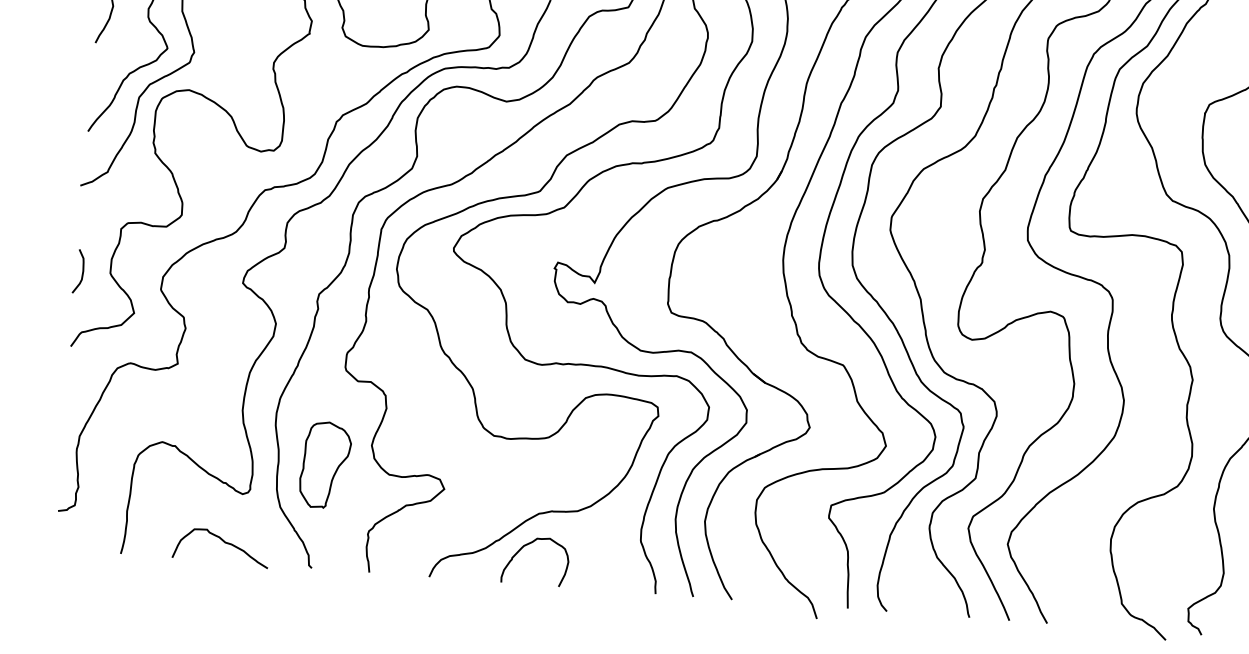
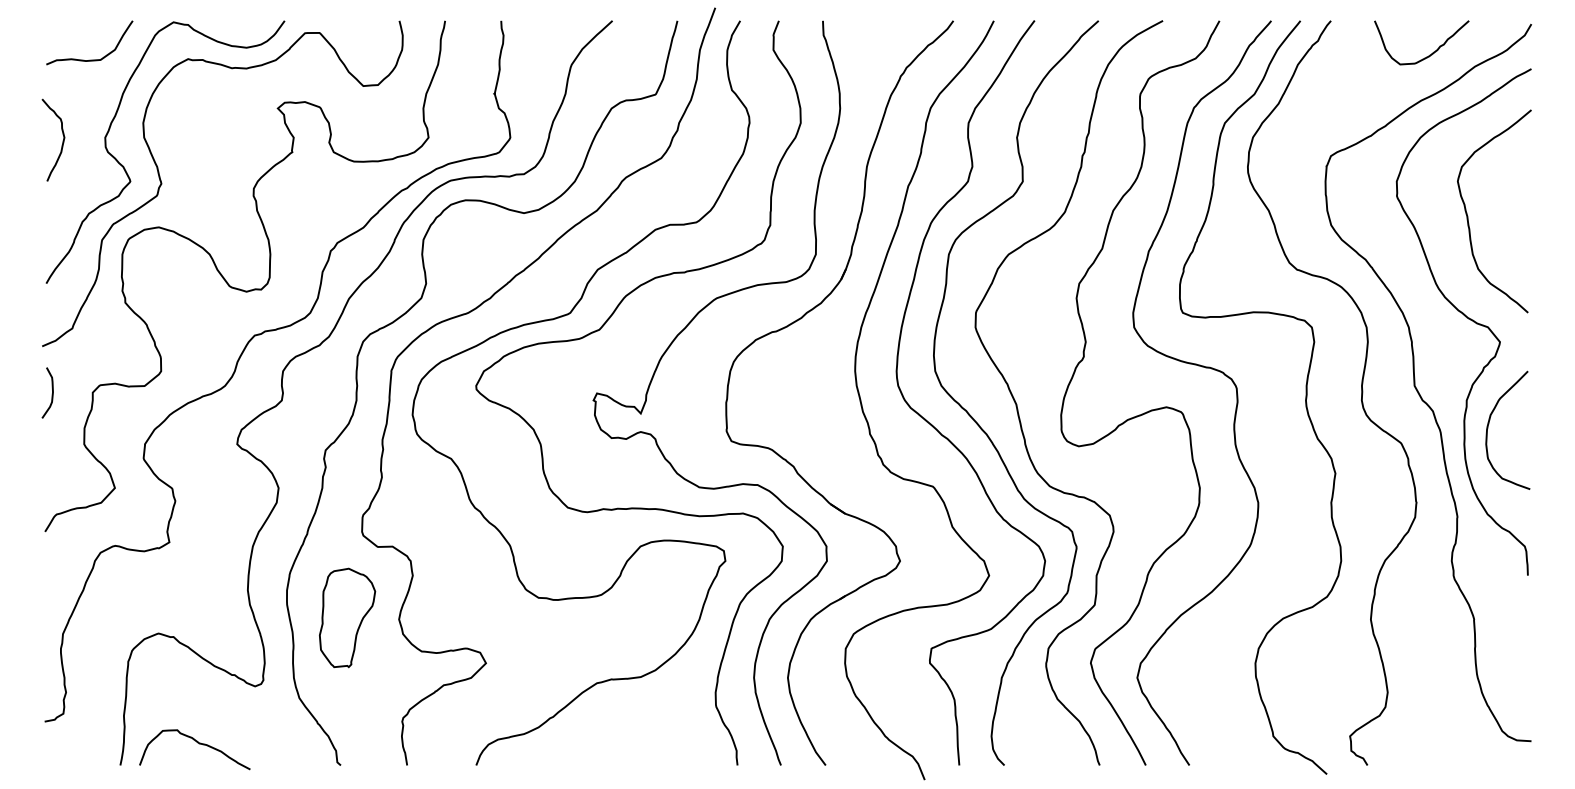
curve: (81, 273) -> (51, 394), moved
part: (325, 464) -> (347, 617), moved
curve: (223, 542) -> (197, 743), moved
curve: (529, 544) -> (588, 719), removed

